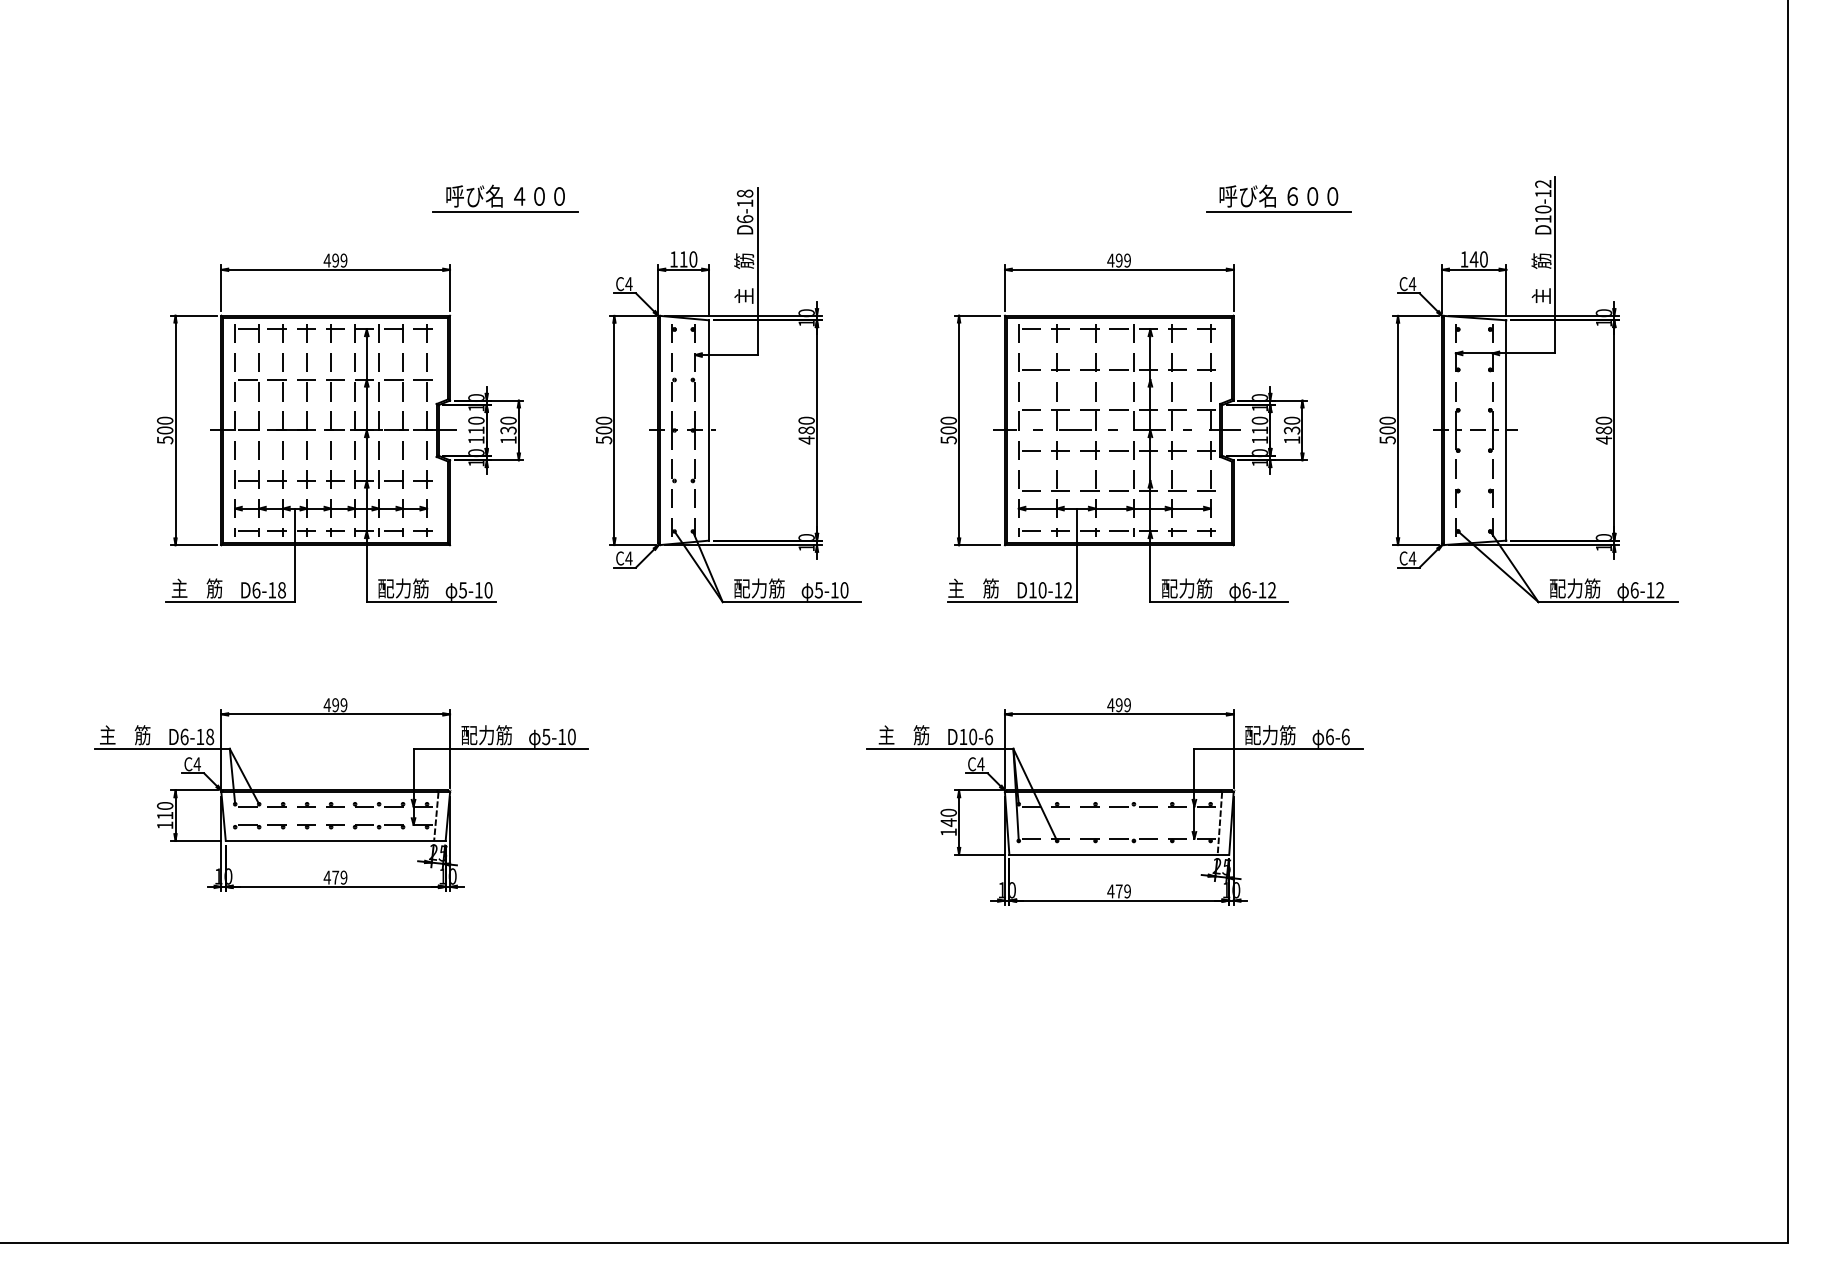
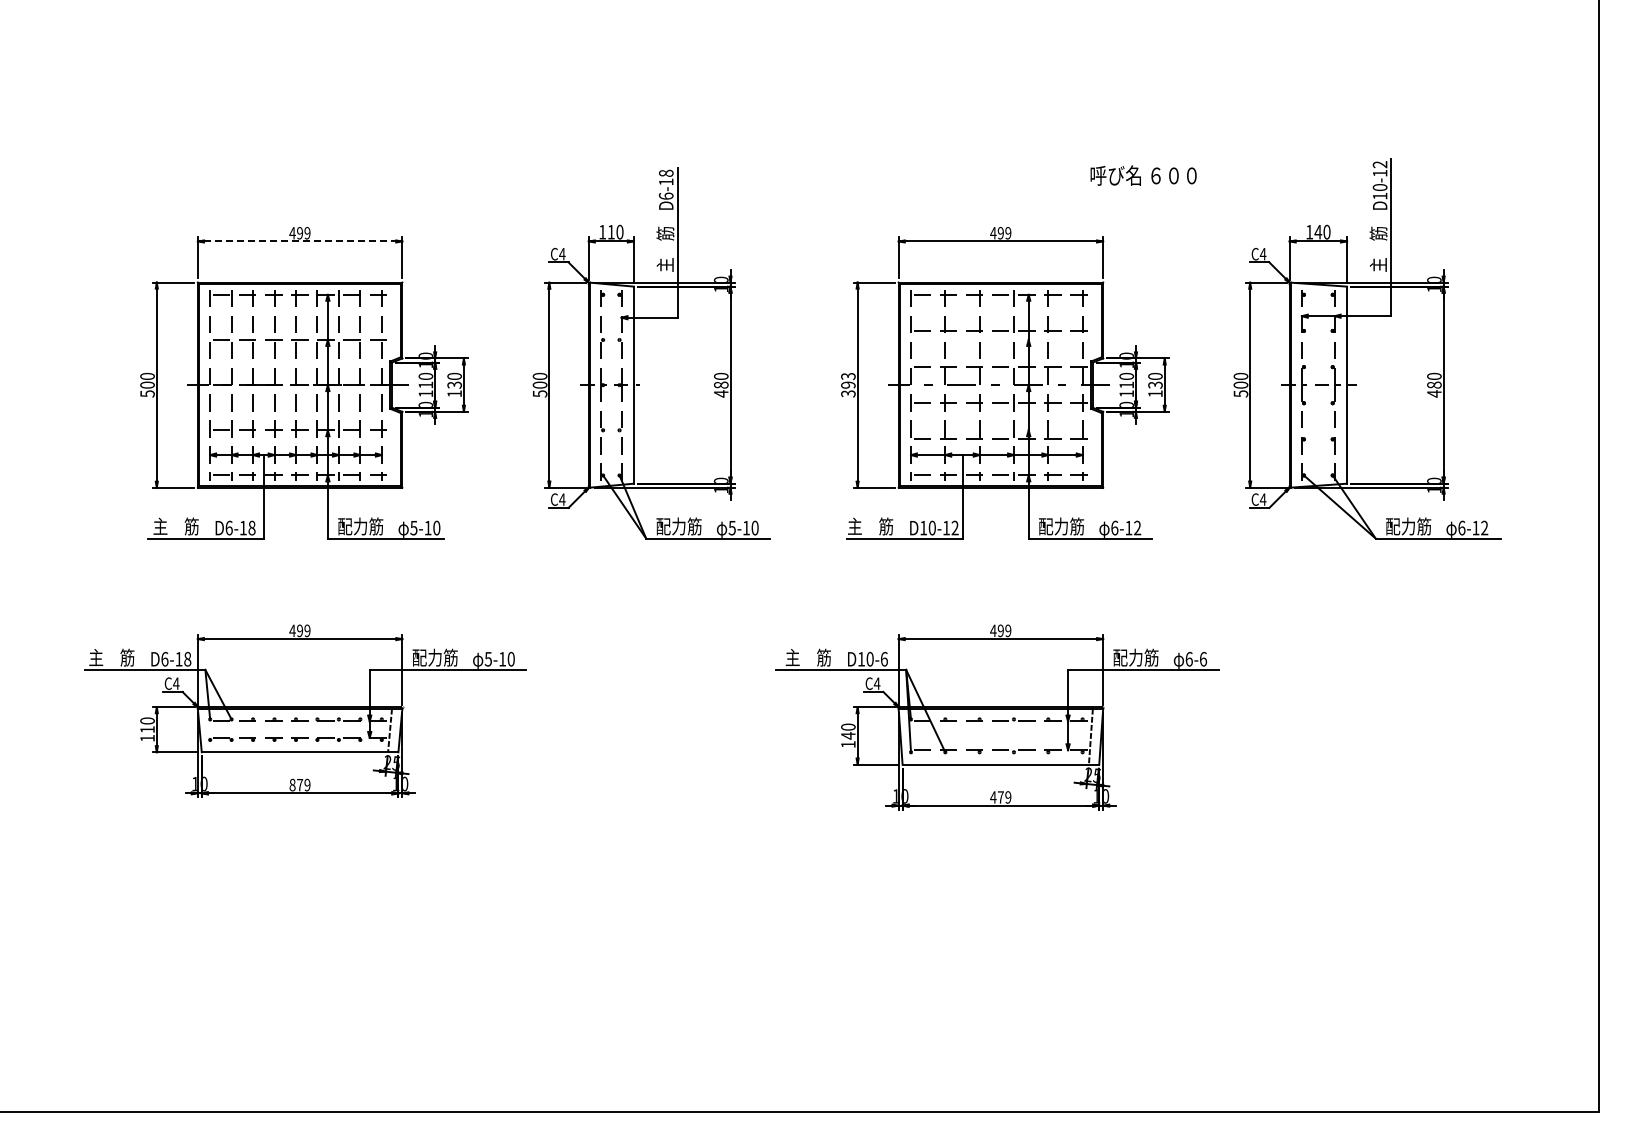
part: (505, 198) -> (451, 177), removed
line: (1278, 211) -> (1143, 189), removed
line: (336, 269) -> (300, 241), solid -> dashed
text: (948, 429) -> (848, 384), 500 -> 393
text: (327, 876) -> (292, 784), 479 -> 879

